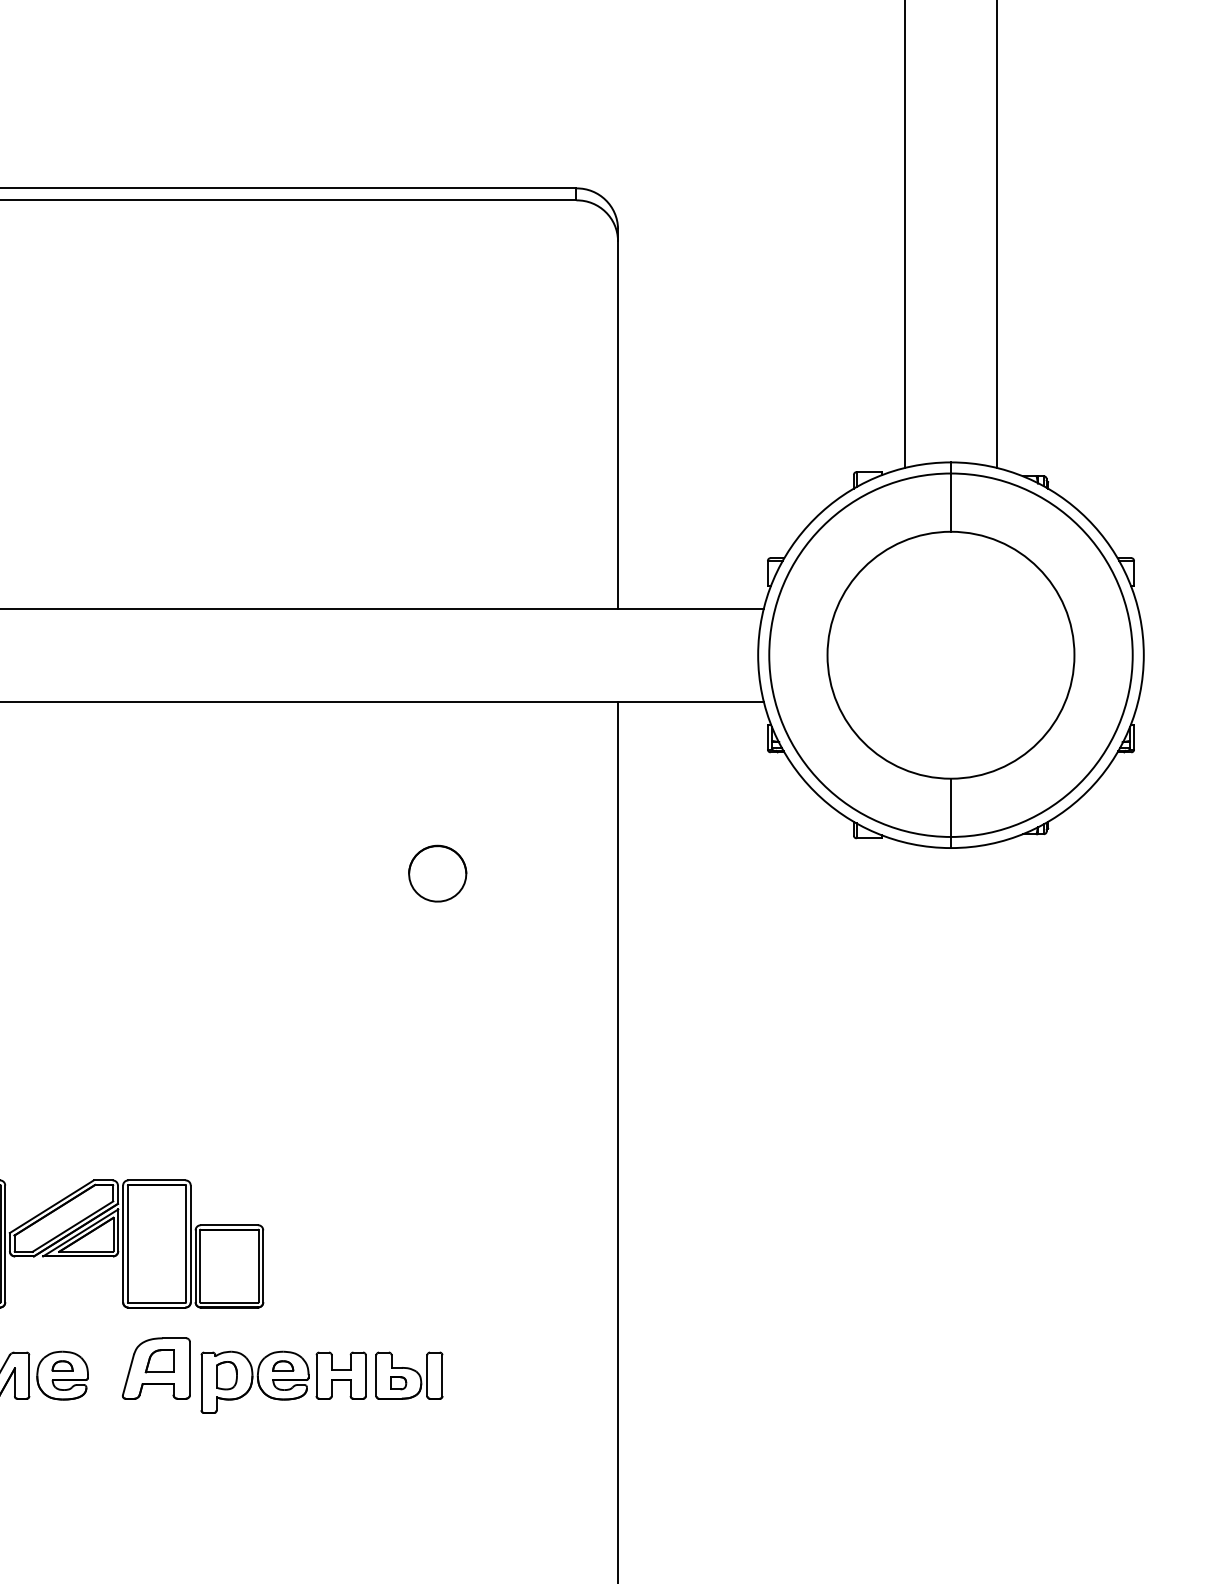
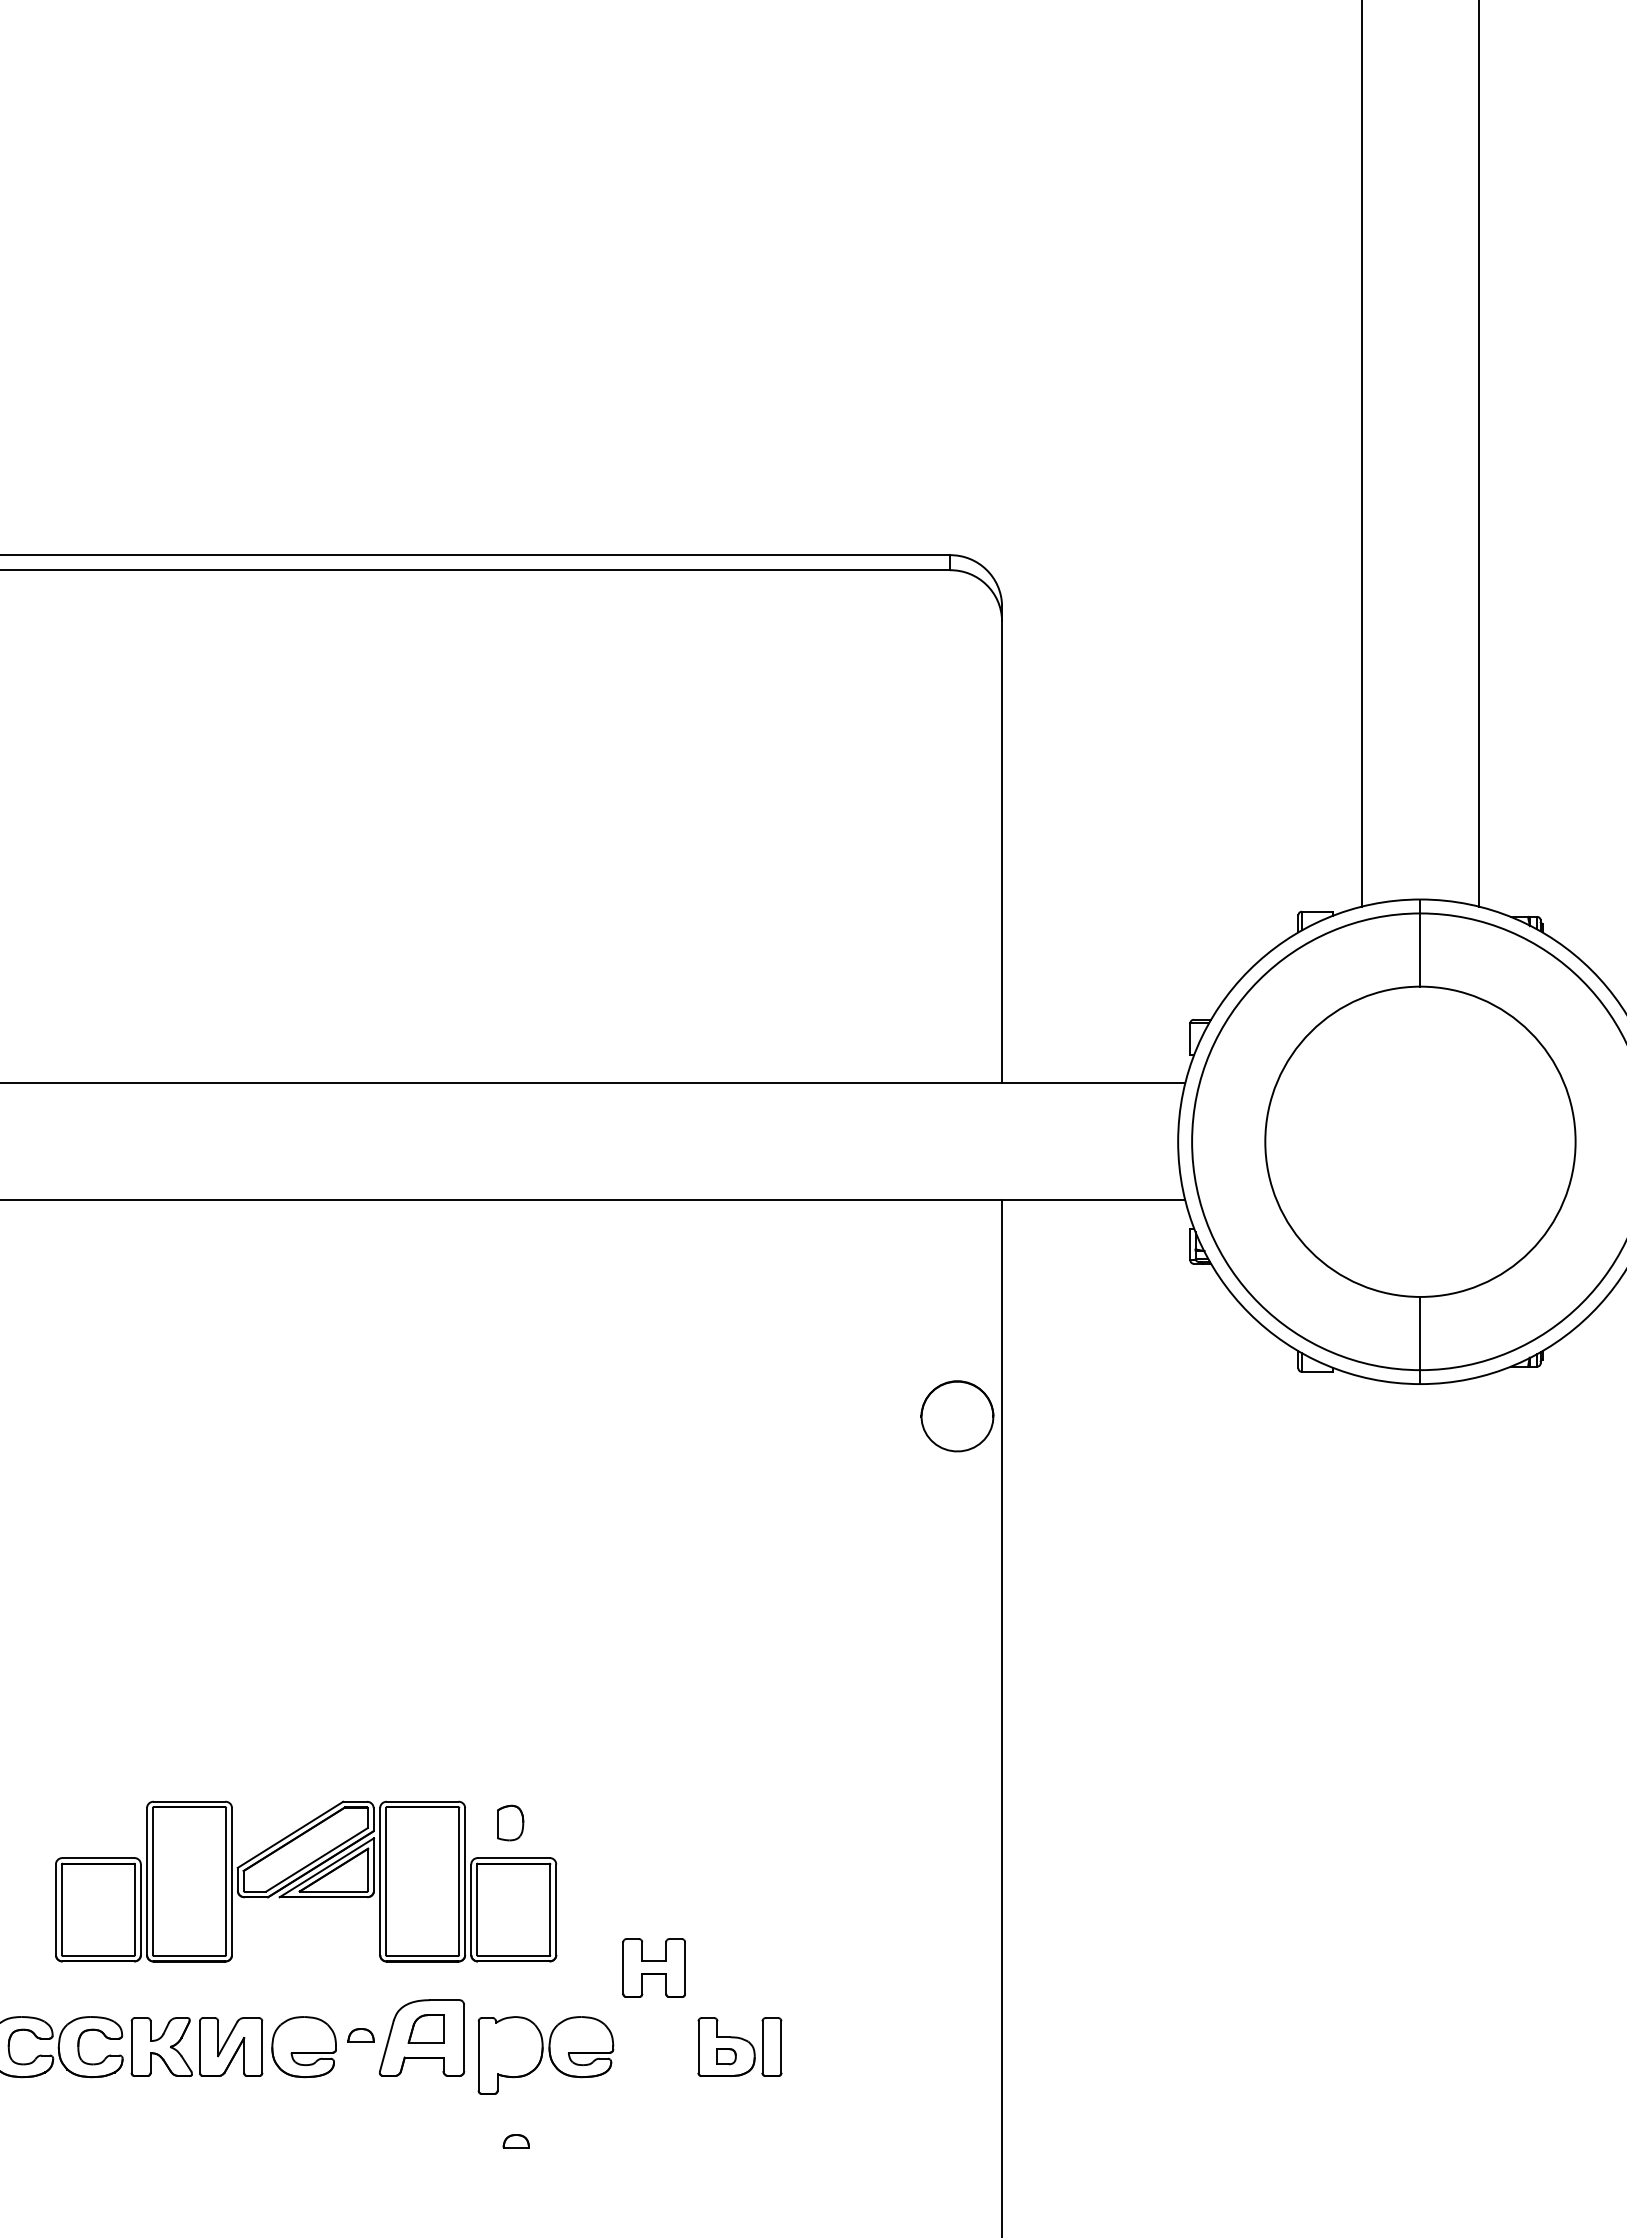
part: (437, 873) -> (957, 1416), moved
part: (62, 1366) -> (360, 2035), moved
part: (282, 1366) -> (515, 2141), moved
part: (226, 1375) -> (510, 1822), moved
part: (340, 1375) -> (653, 1967), moved

